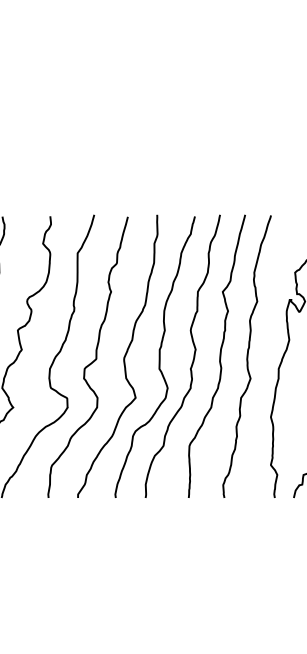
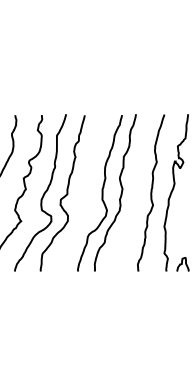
curve: (123, 355) -> (82, 192), removed
curve: (218, 355) -> (135, 192), removed

